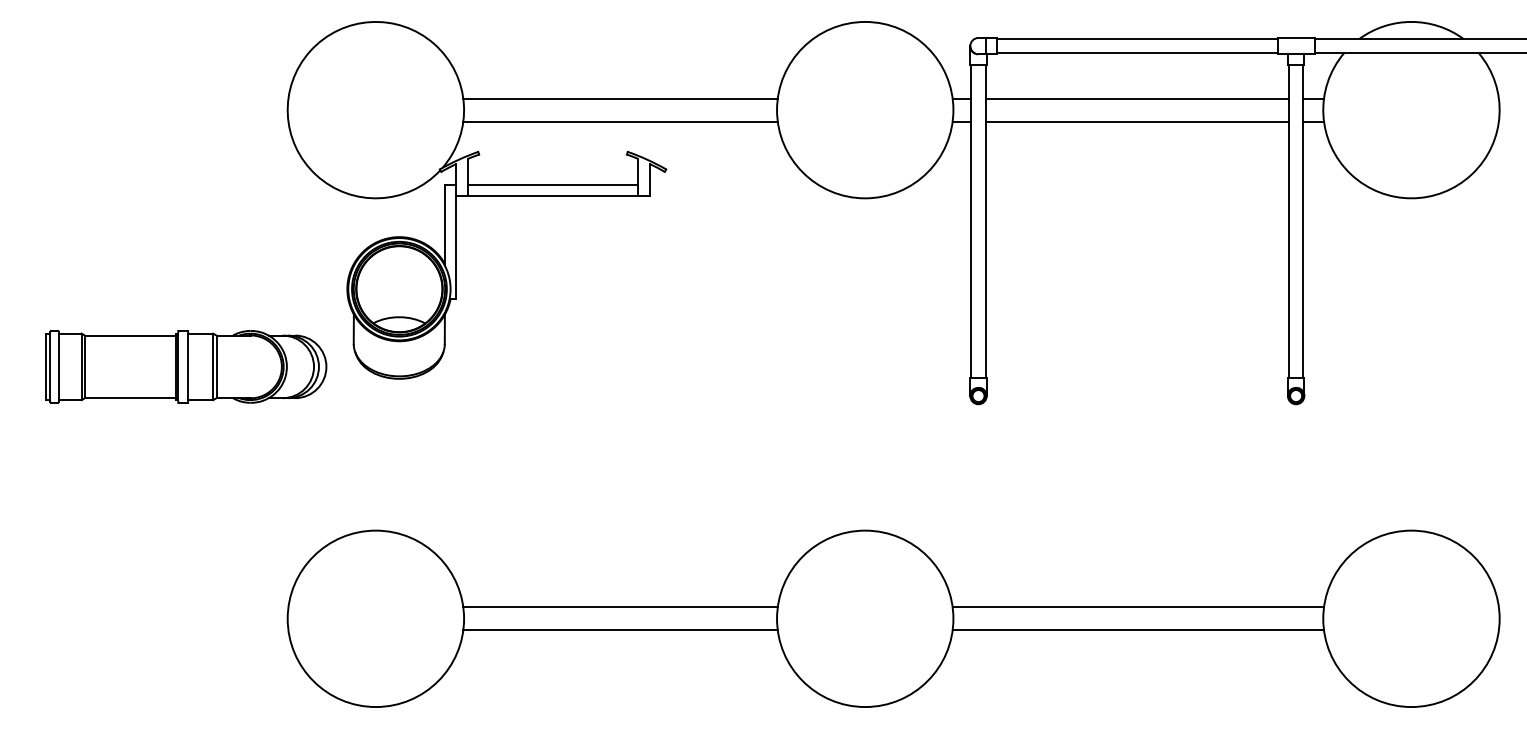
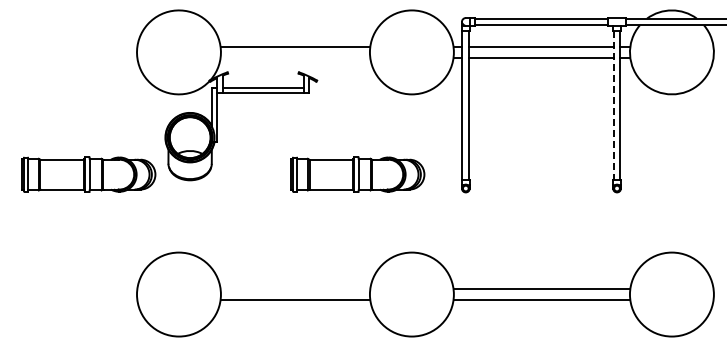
line: (620, 120) -> (295, 57), removed
line: (1288, 221) -> (613, 105), solid -> dashed
part: (750, 366) -> (357, 174), added
line: (620, 608) -> (295, 289), removed

